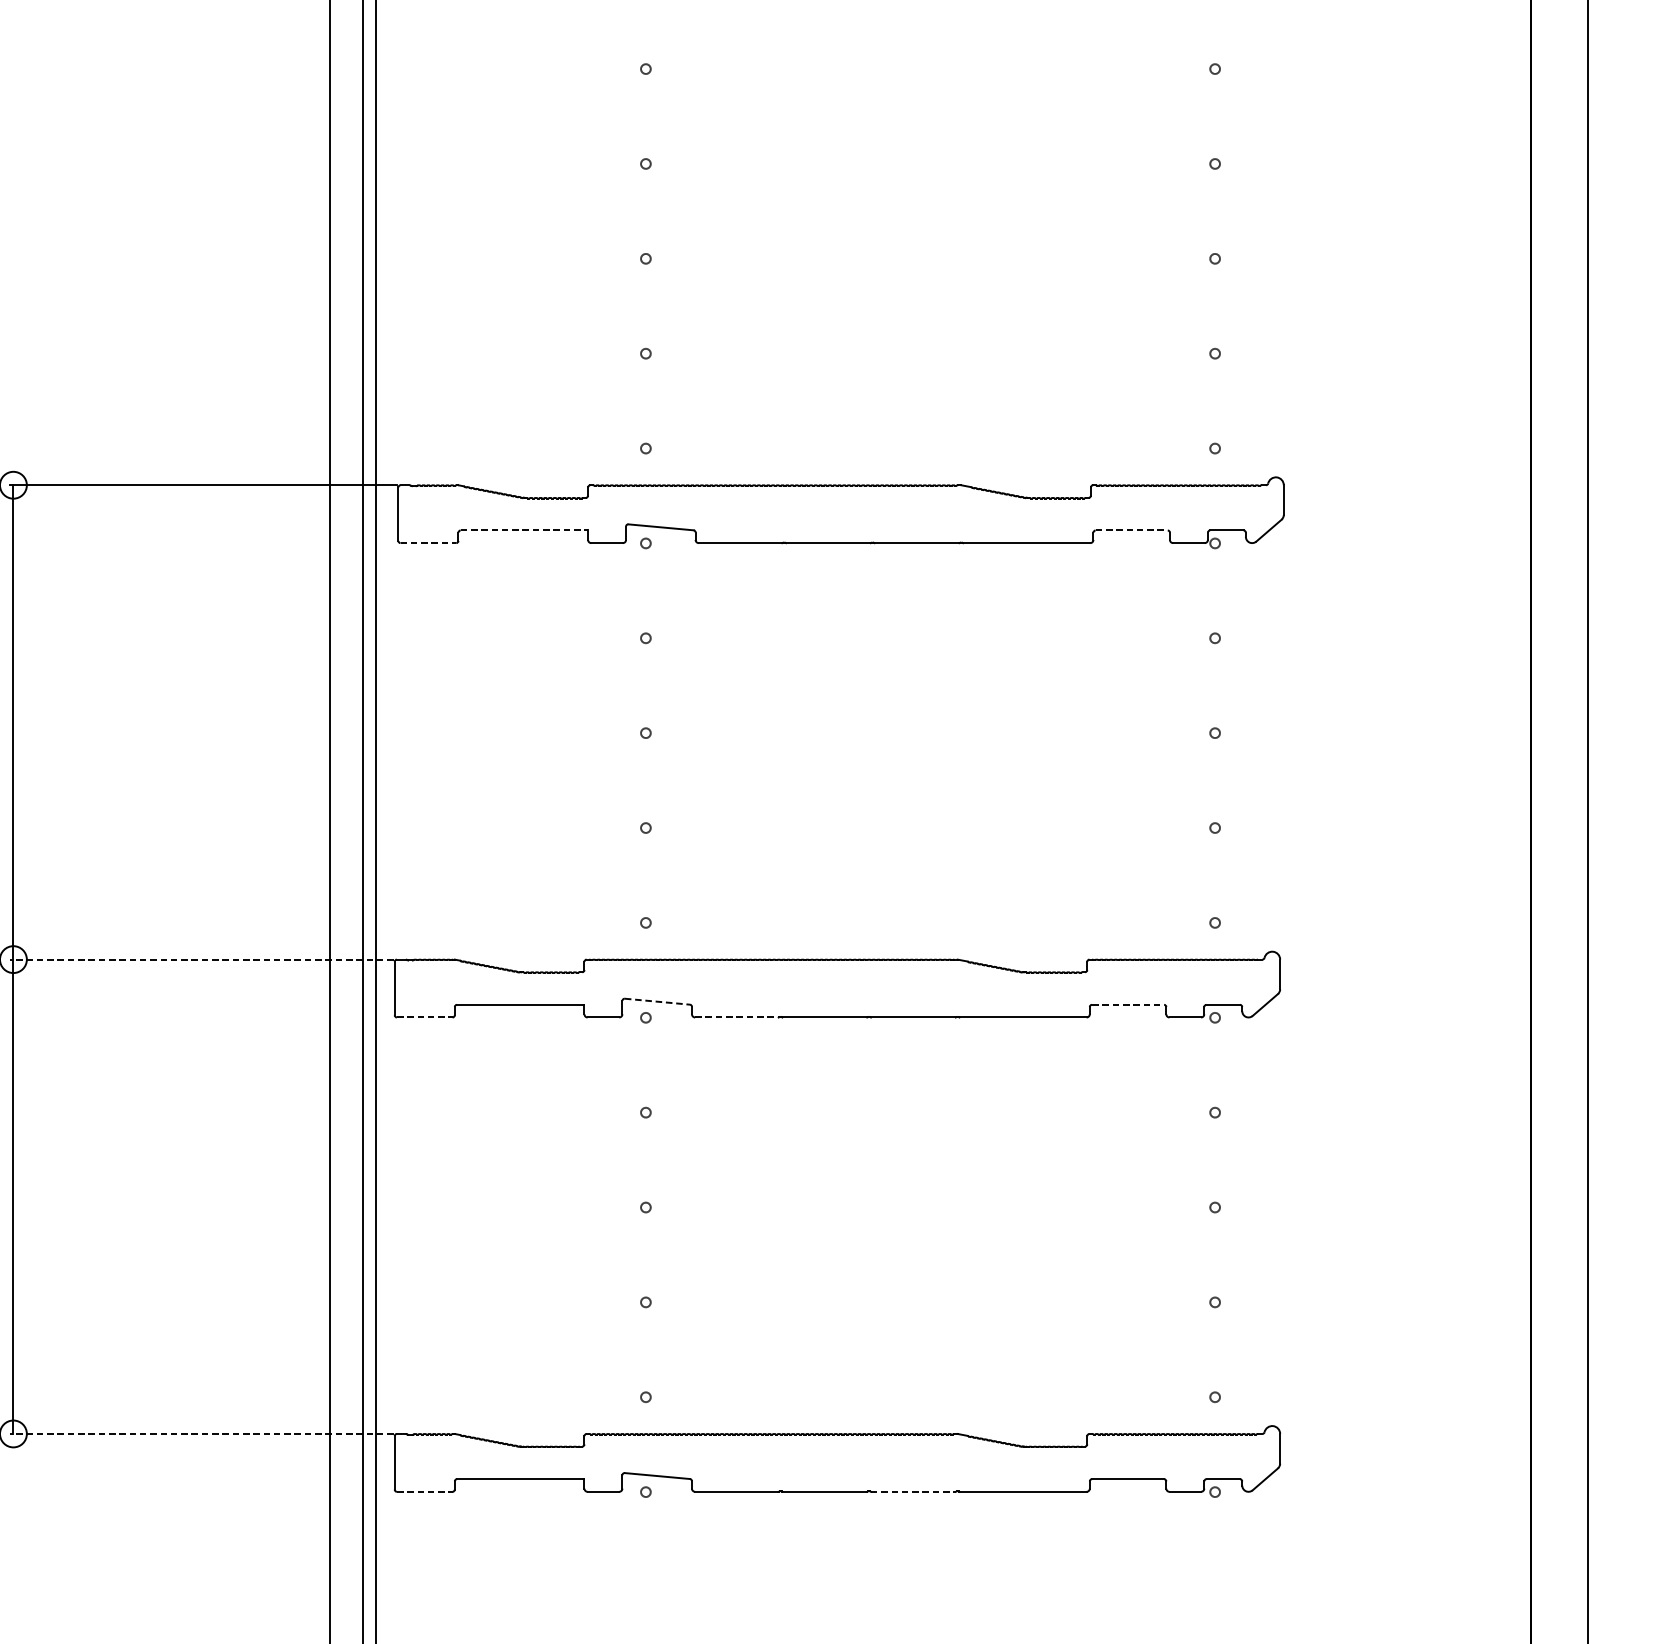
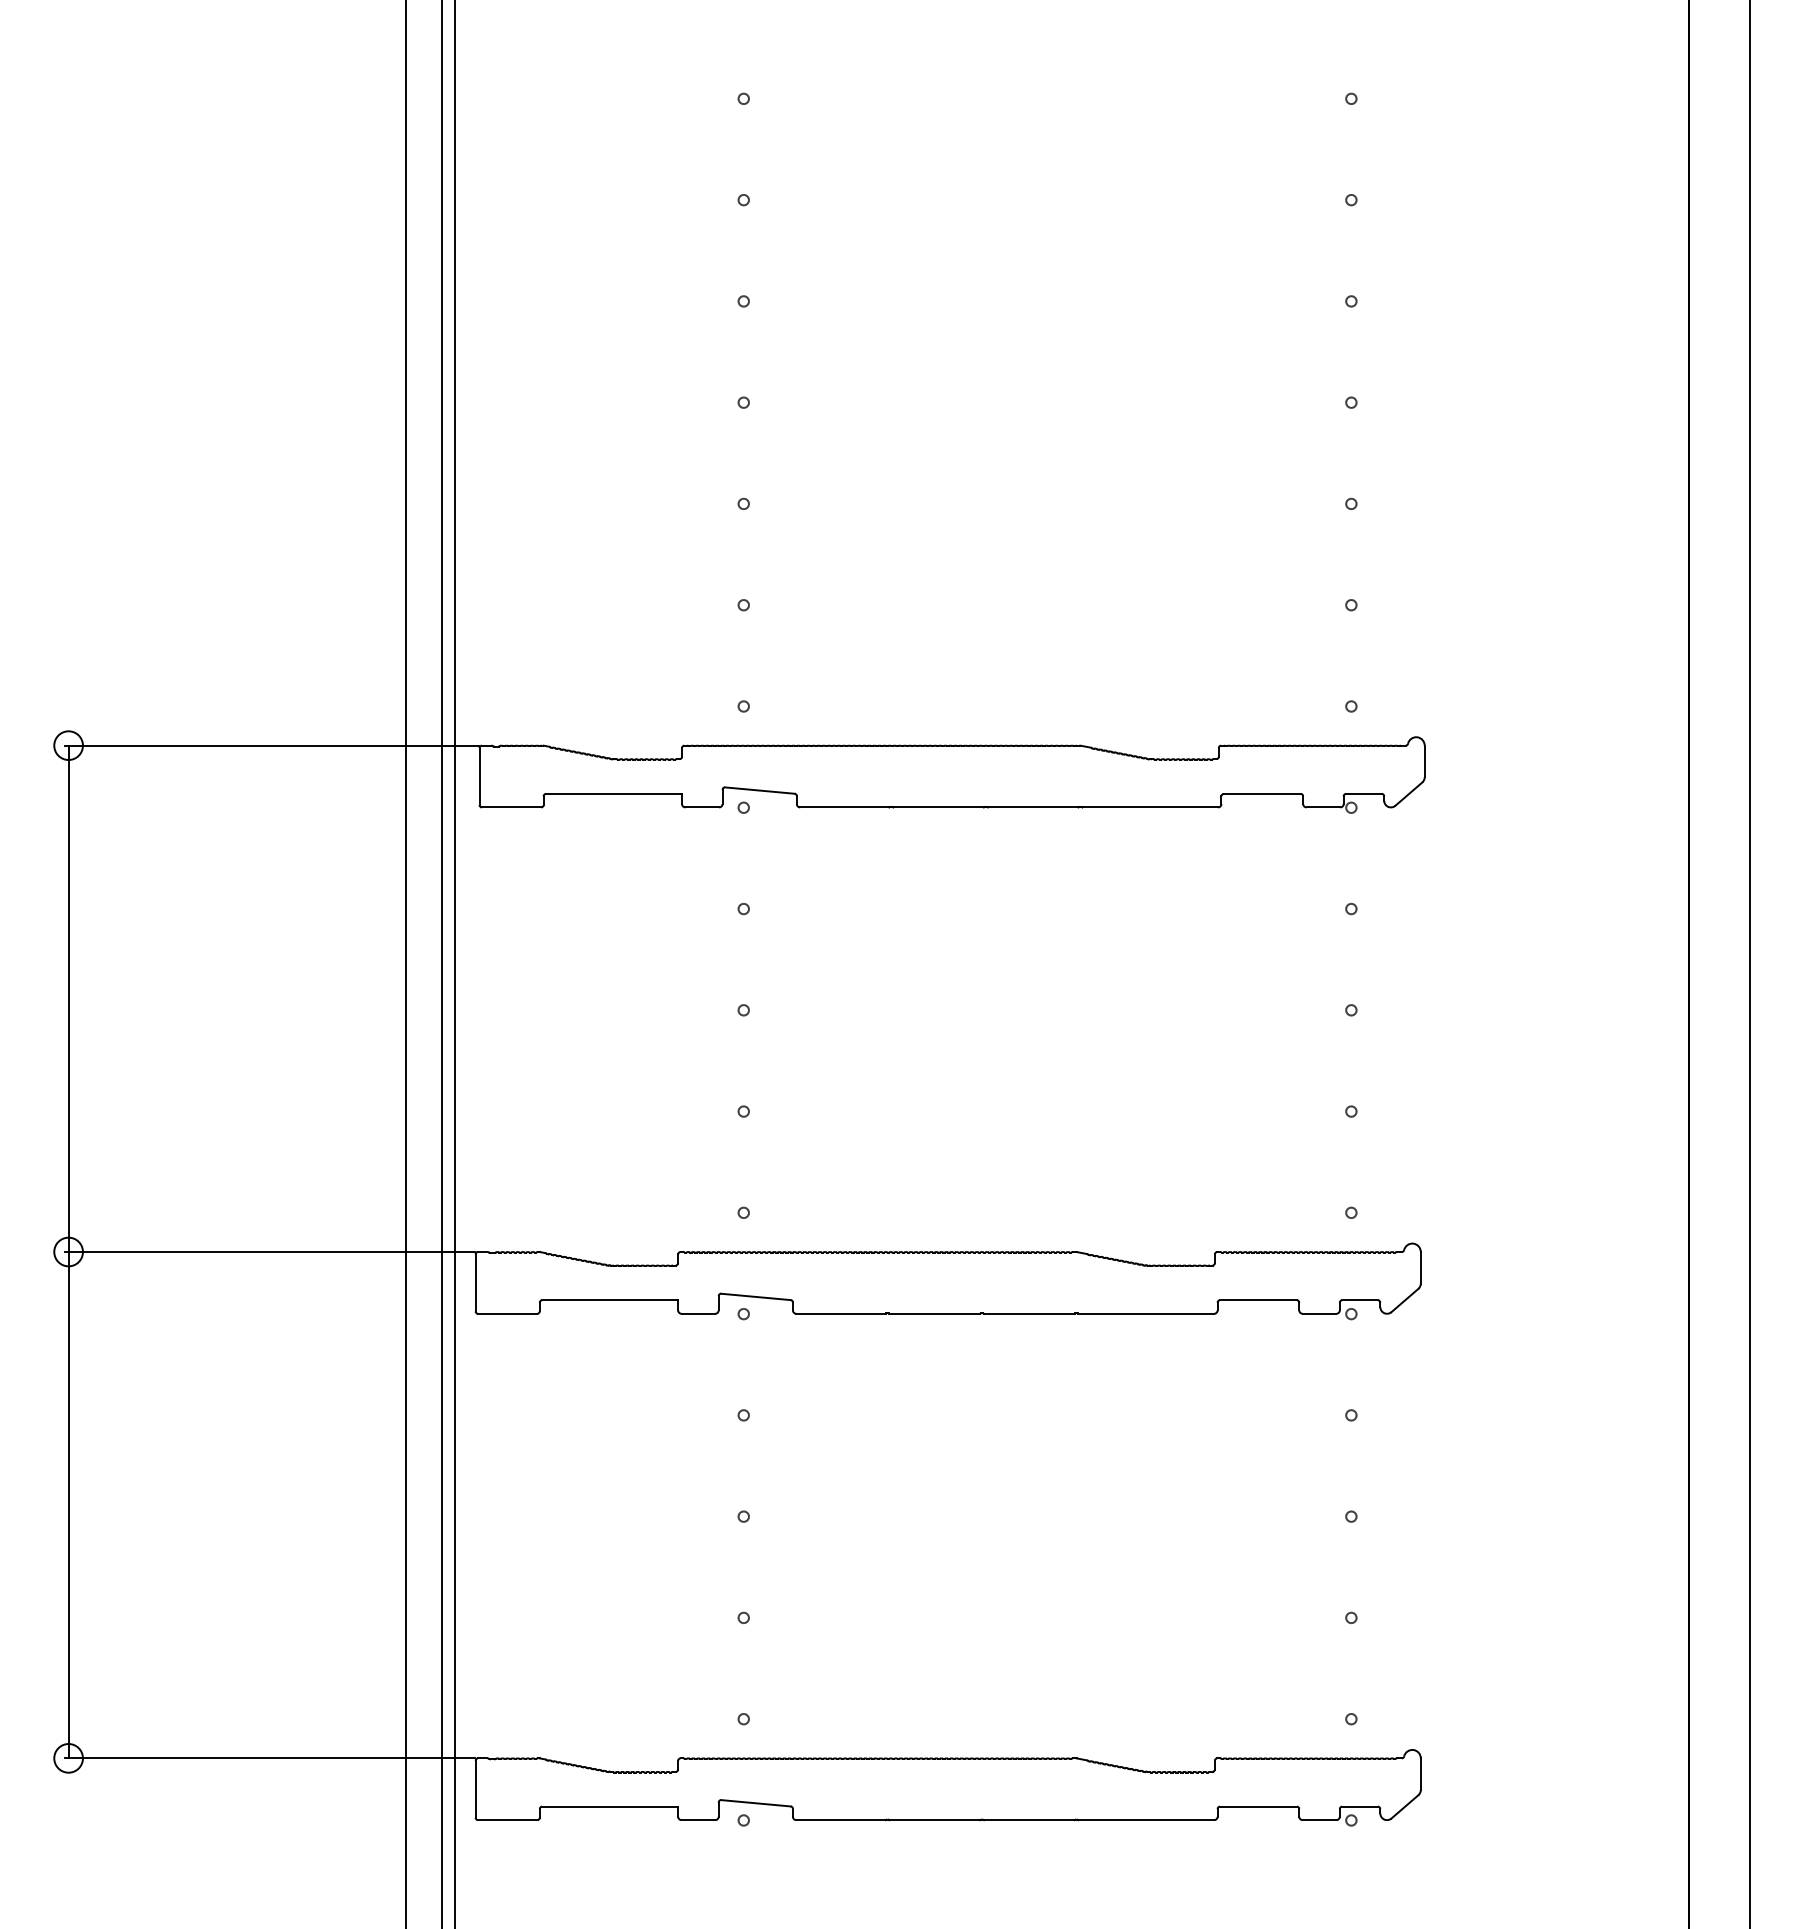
line: (524, 530) -> (614, 793), dashed -> solid
line: (1131, 530) -> (1262, 793), dashed -> solid
line: (428, 543) -> (511, 807), dashed -> solid
line: (201, 960) -> (269, 1252), dashed -> solid
line: (657, 1001) -> (756, 1296), dashed -> solid
line: (1128, 1005) -> (1258, 1300), dashed -> solid
line: (424, 1017) -> (507, 1313), dashed -> solid
line: (736, 1017) -> (840, 1313), dashed -> solid
line: (201, 1434) -> (269, 1758), dashed -> solid
line: (424, 1492) -> (507, 1820), dashed -> solid
line: (913, 1492) -> (1029, 1820), dashed -> solid

